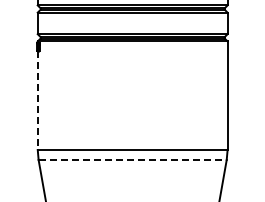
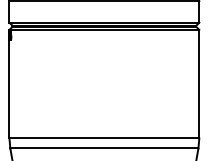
line: (37, 101) -> (9, 89), dashed -> solid
line: (133, 160) -> (105, 148), dashed -> solid

